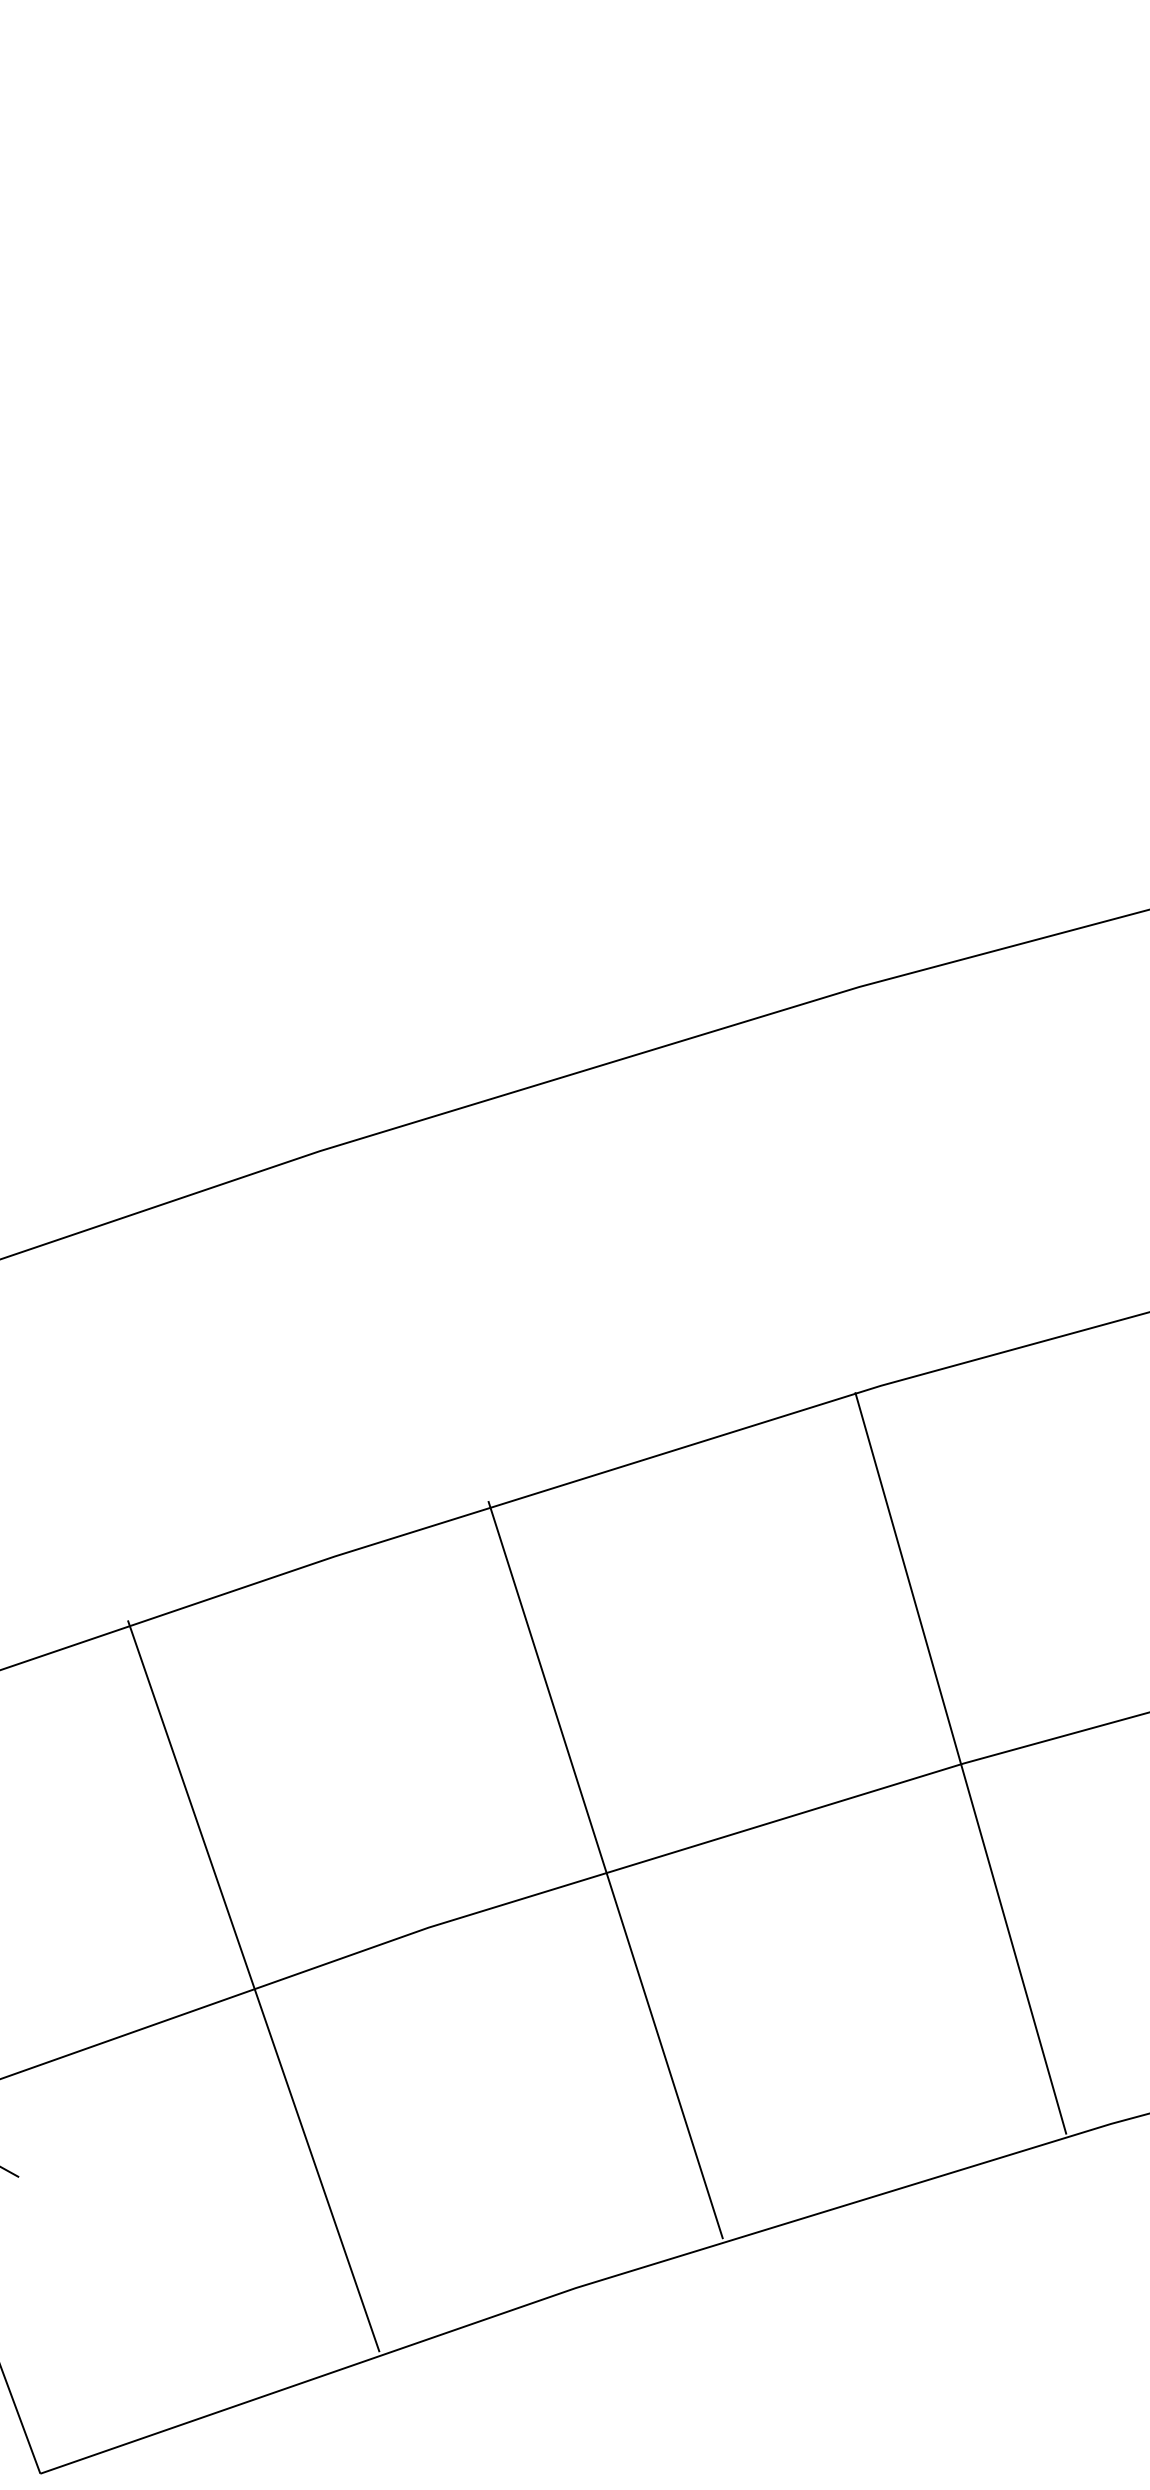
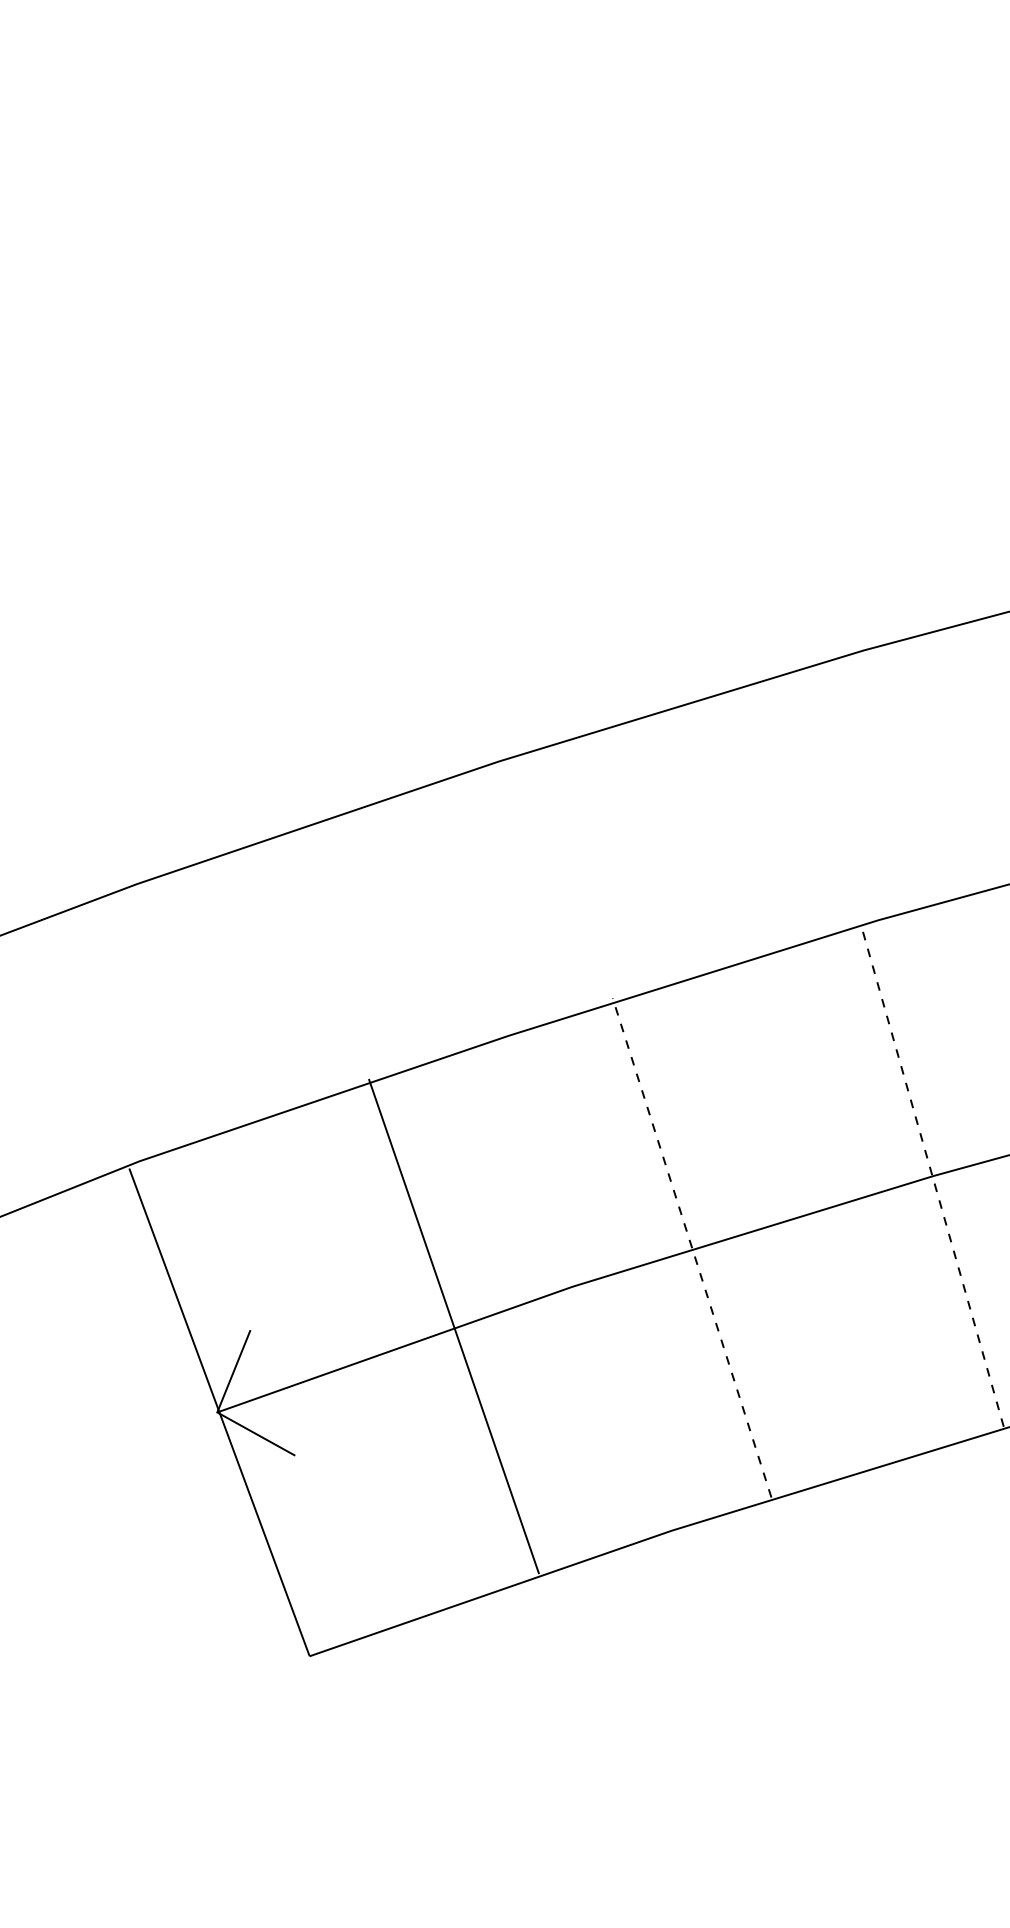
line: (961, 1763) -> (932, 1175), solid -> dashed
line: (606, 1869) -> (692, 1247), solid -> dashed

